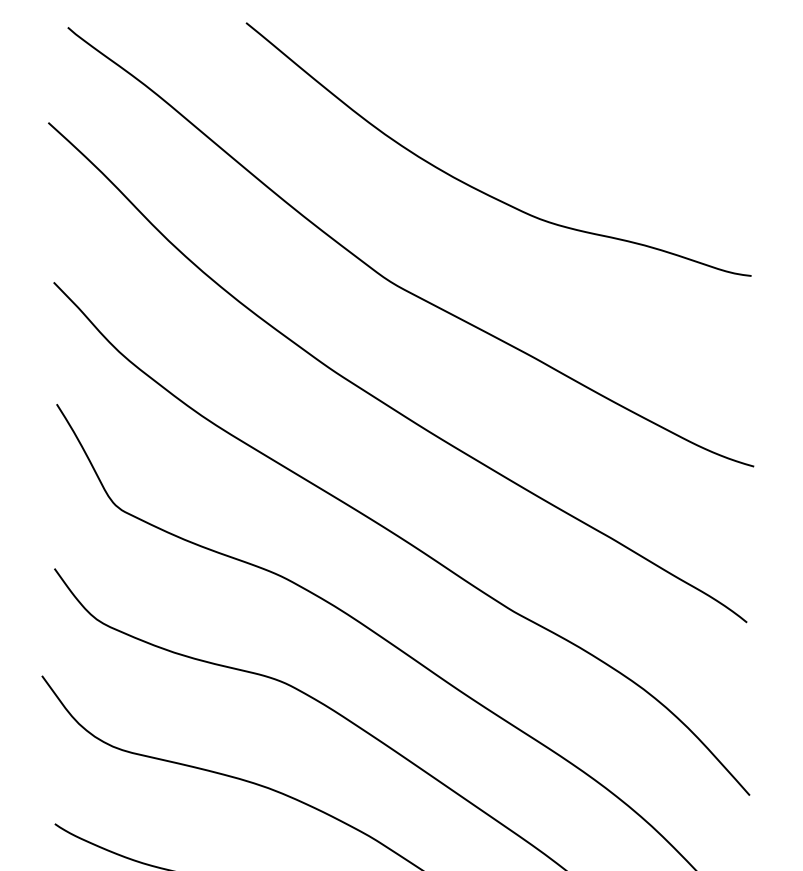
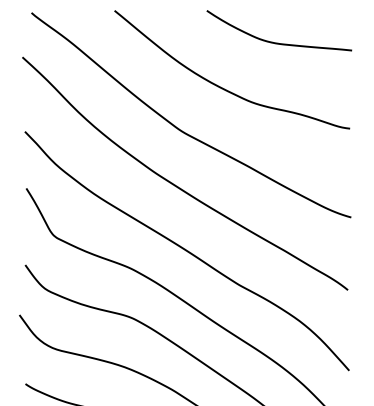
curve: (597, 91) -> (278, 42), added

